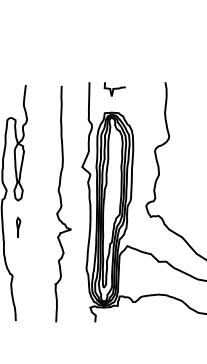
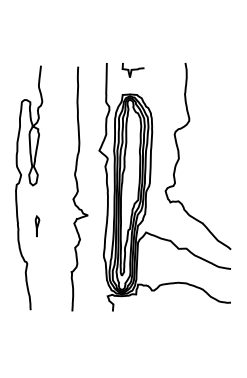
part: (18, 227) -> (37, 226), moved

